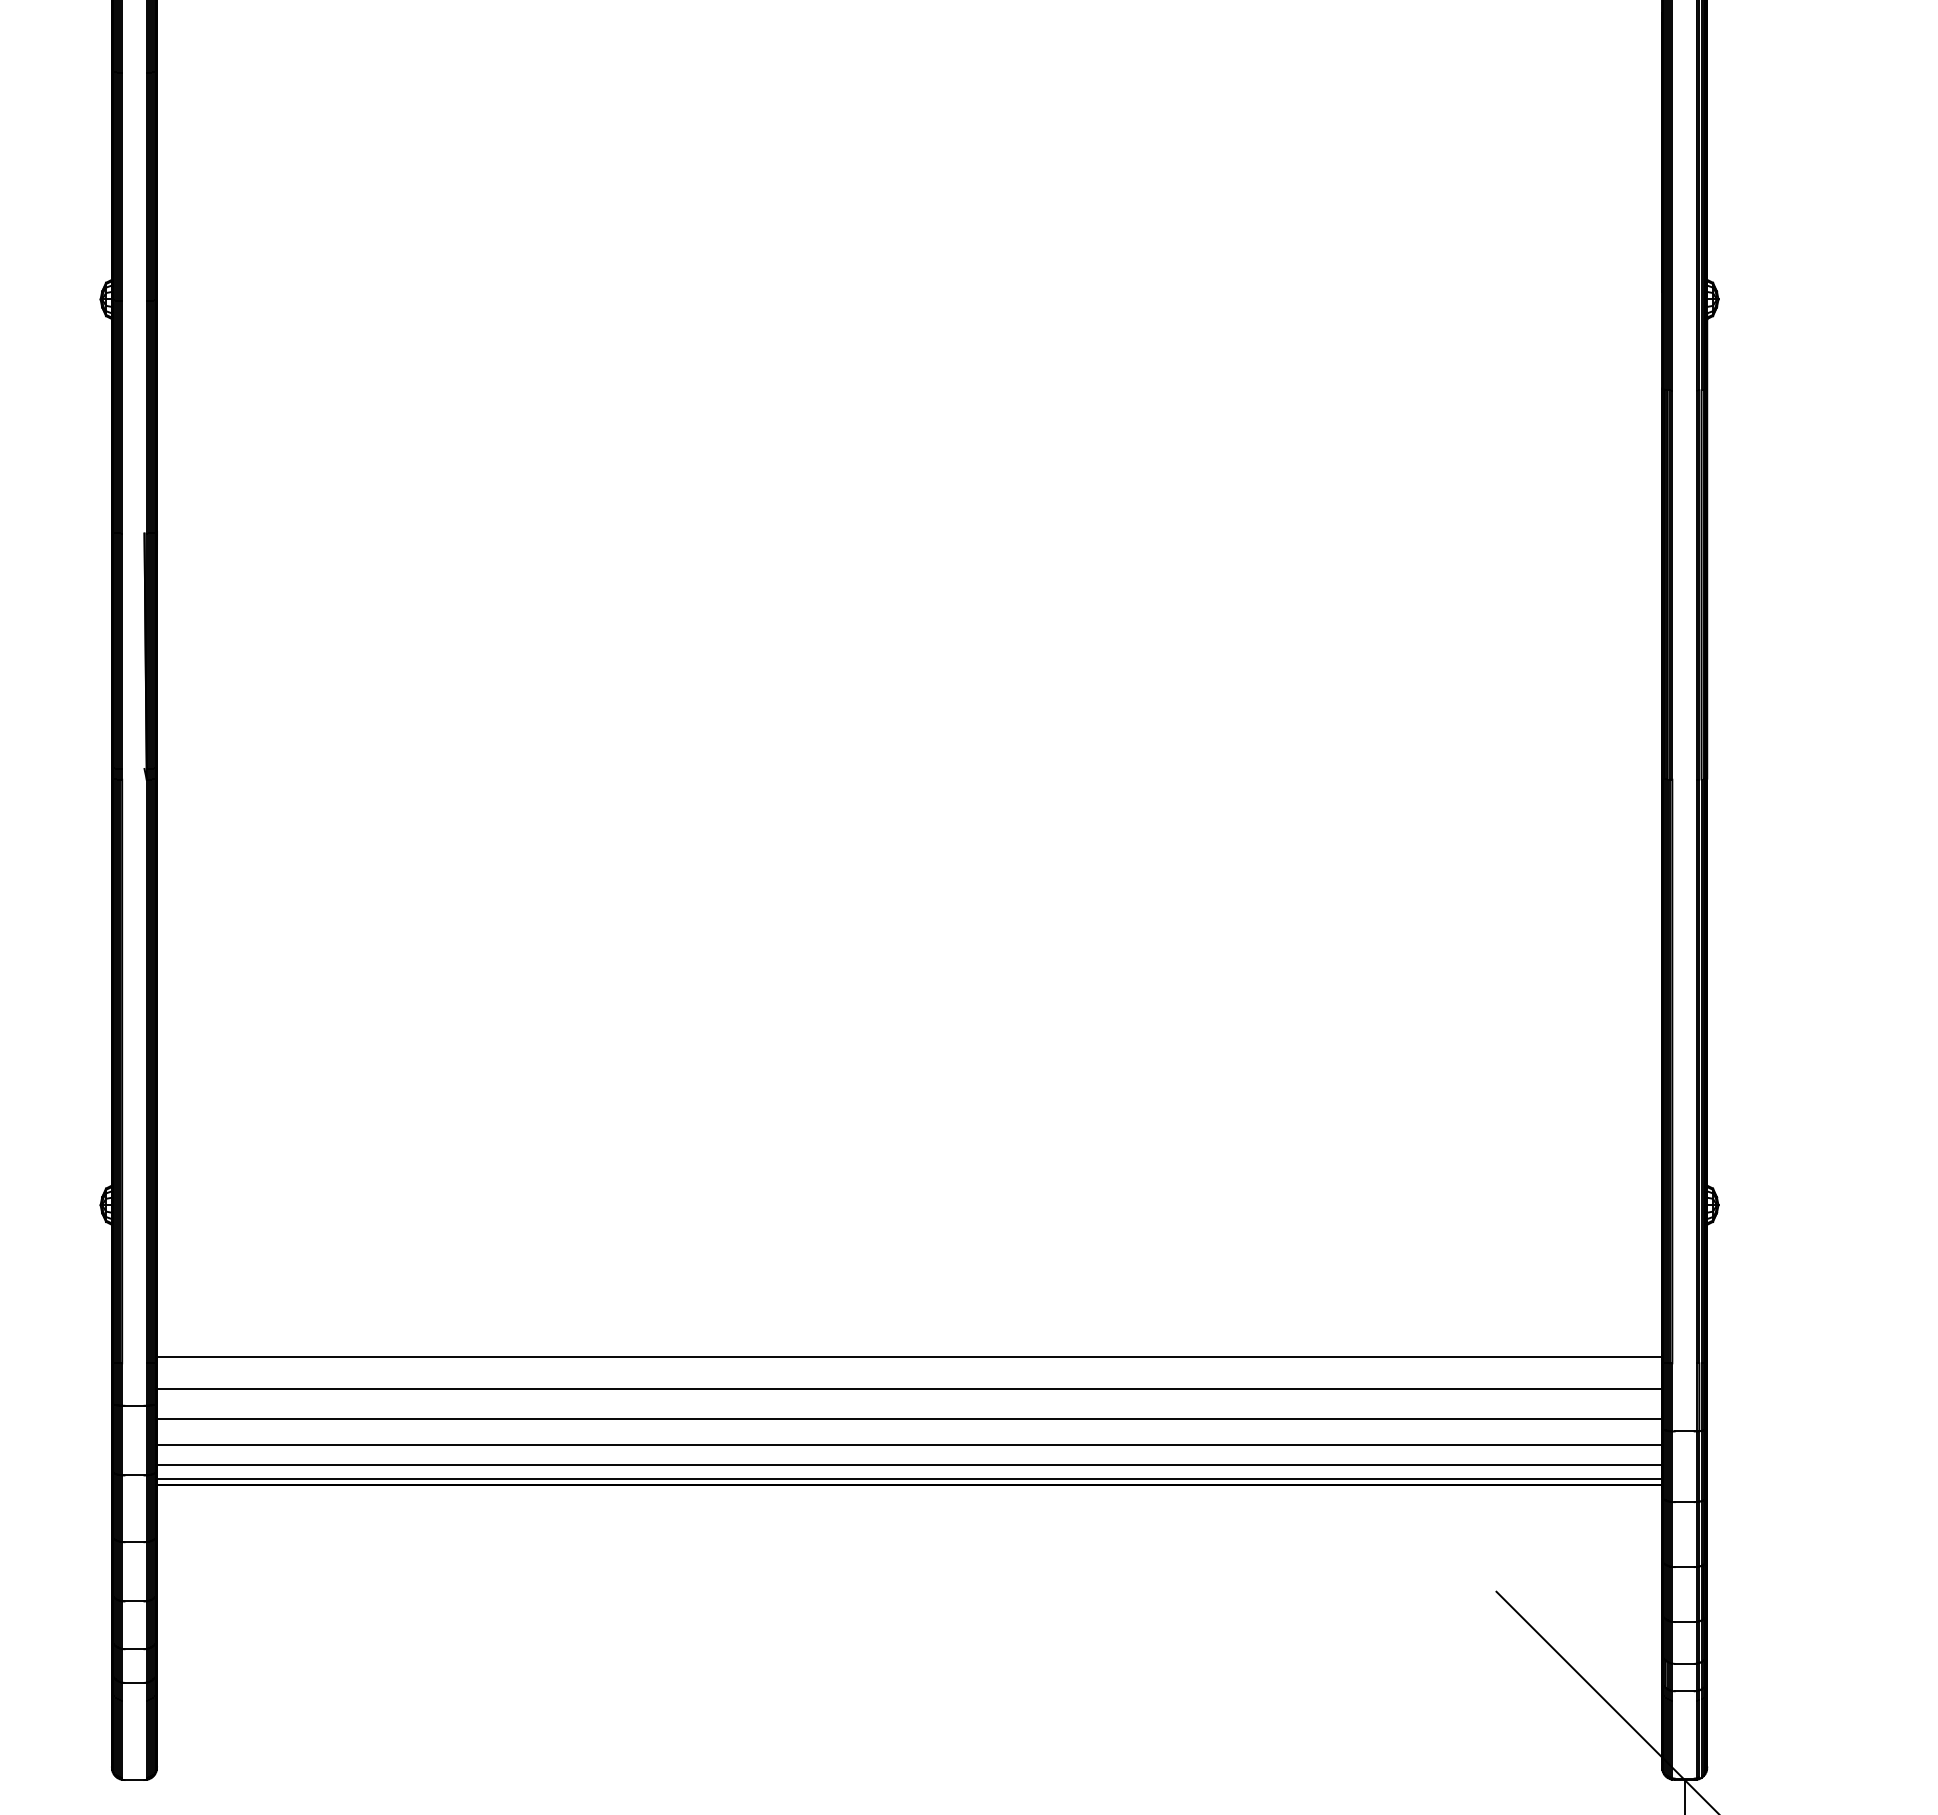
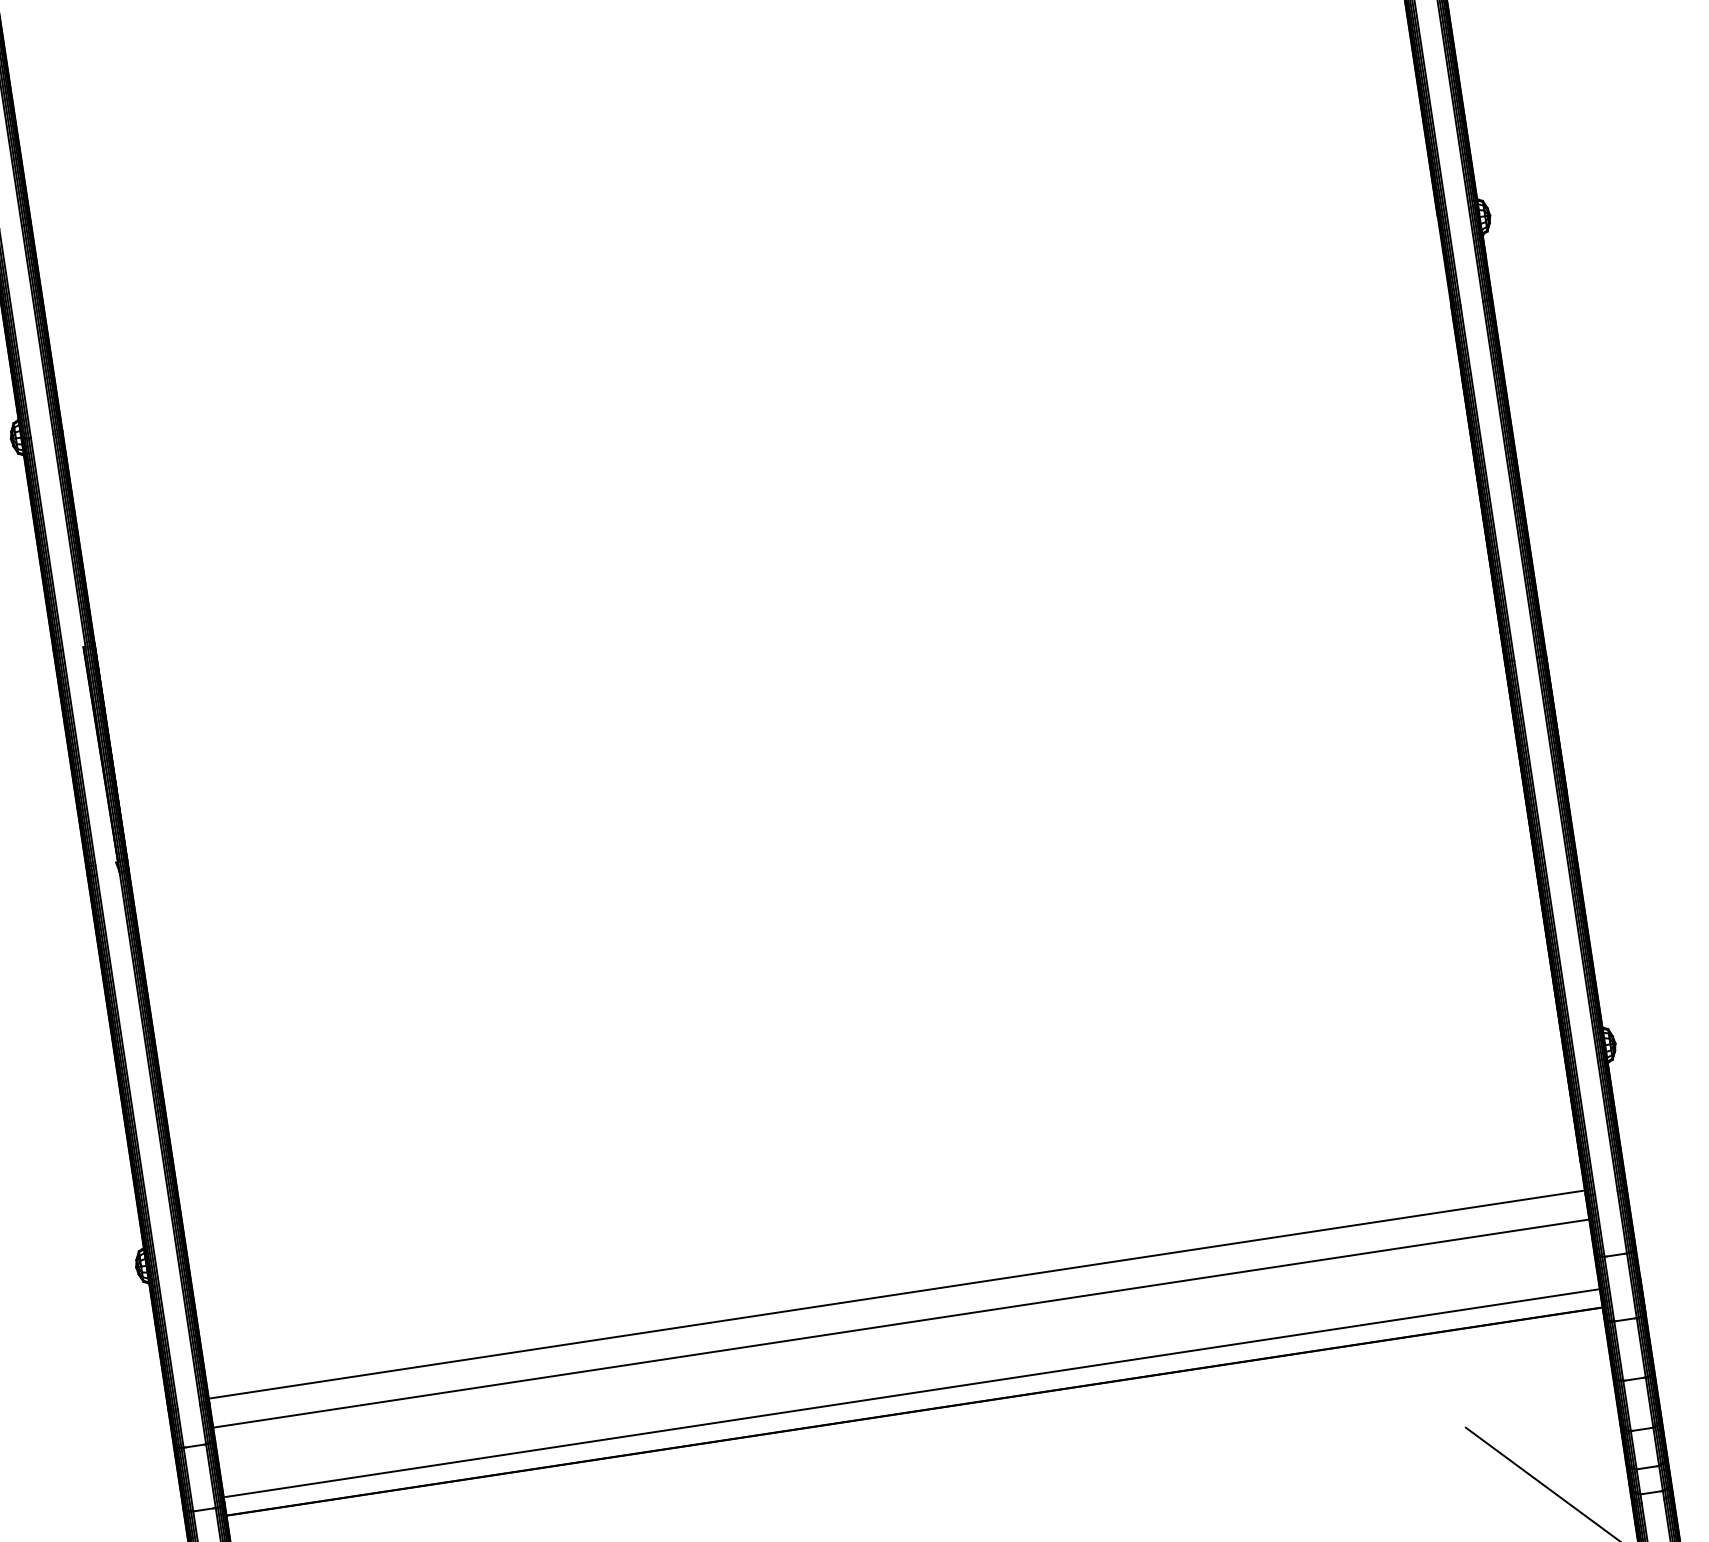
line: (909, 1419) -> (905, 1351), removed
line: (909, 1444) -> (908, 1374), removed
line: (909, 1478) -> (913, 1405), removed

